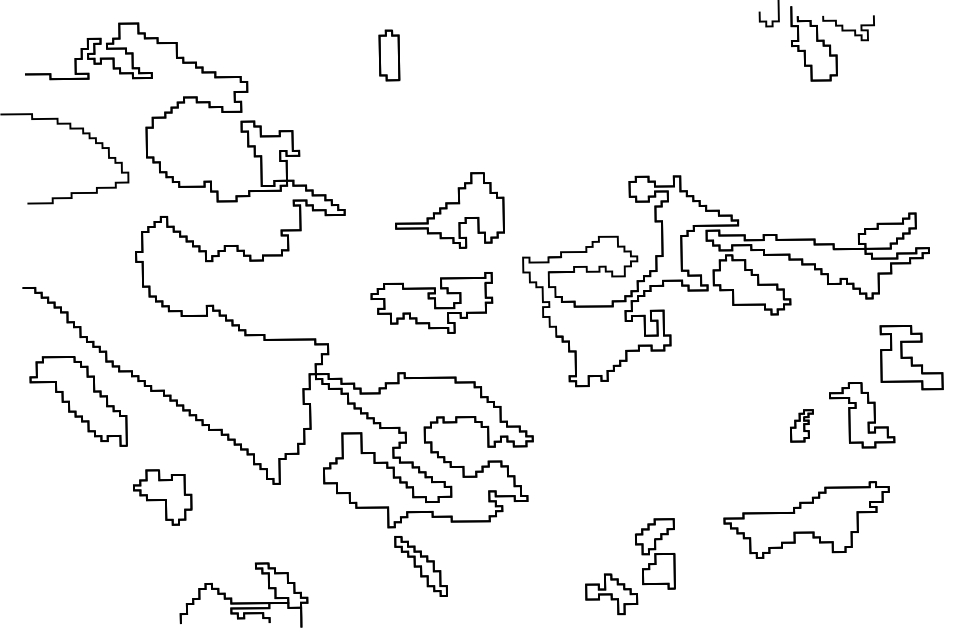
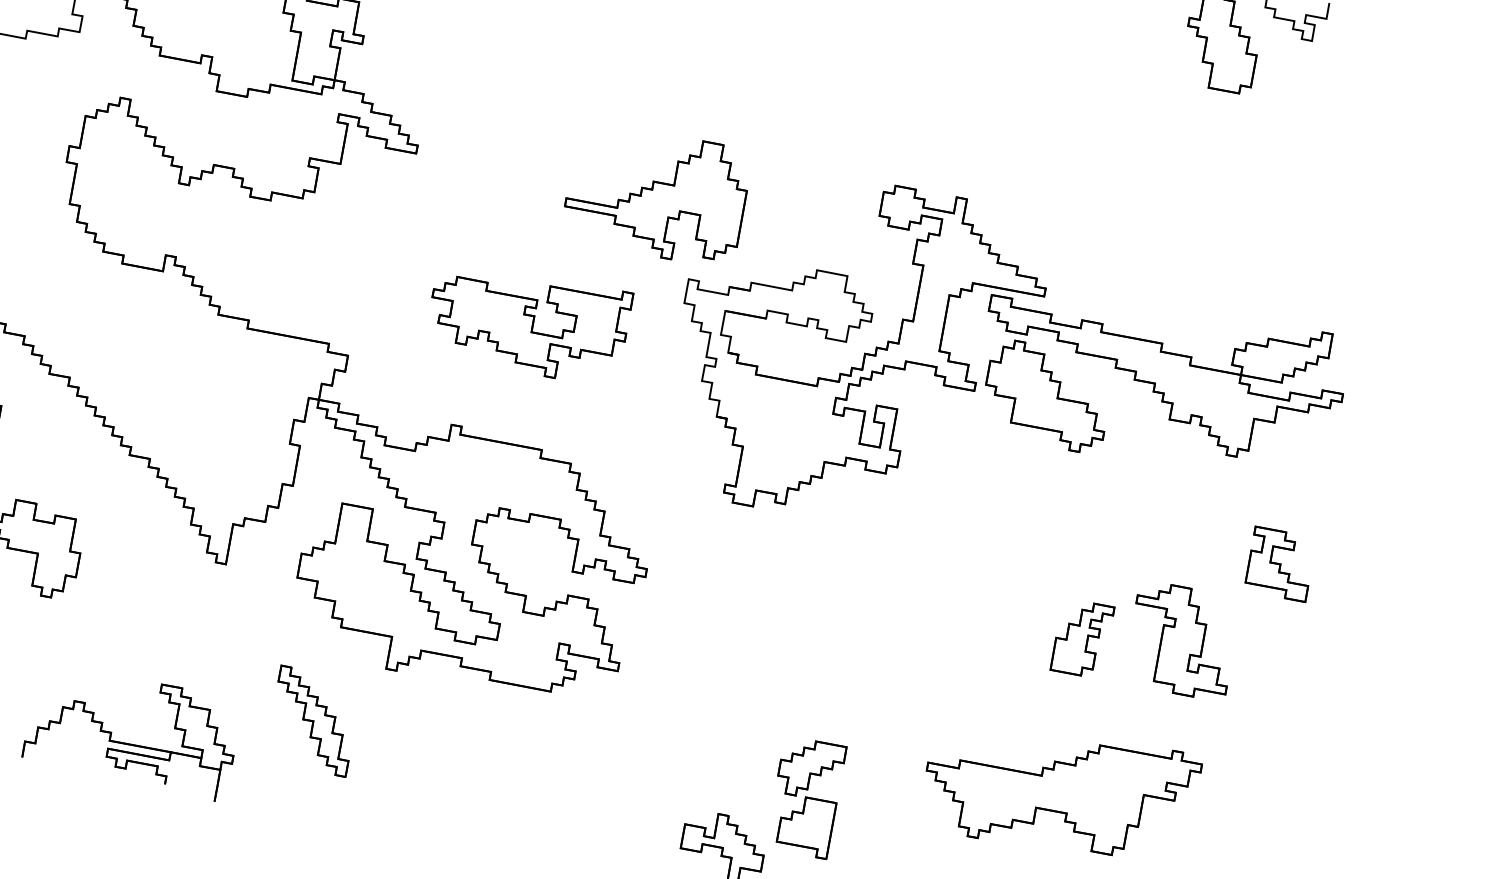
part: (449, 210) -> (656, 194), moved
part: (911, 357) -> (1280, 564), size x0.62
part: (801, 425) -> (1081, 637), size x1.43
part: (420, 566) -> (312, 721), moved

